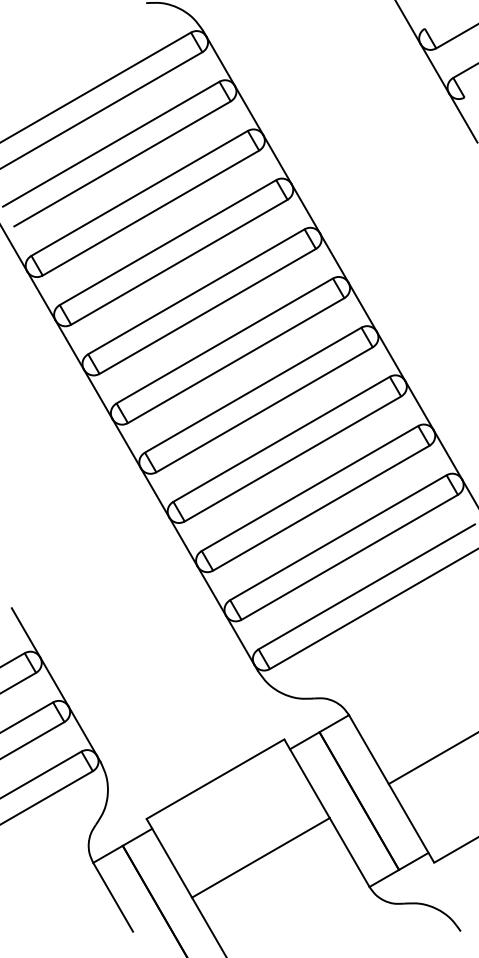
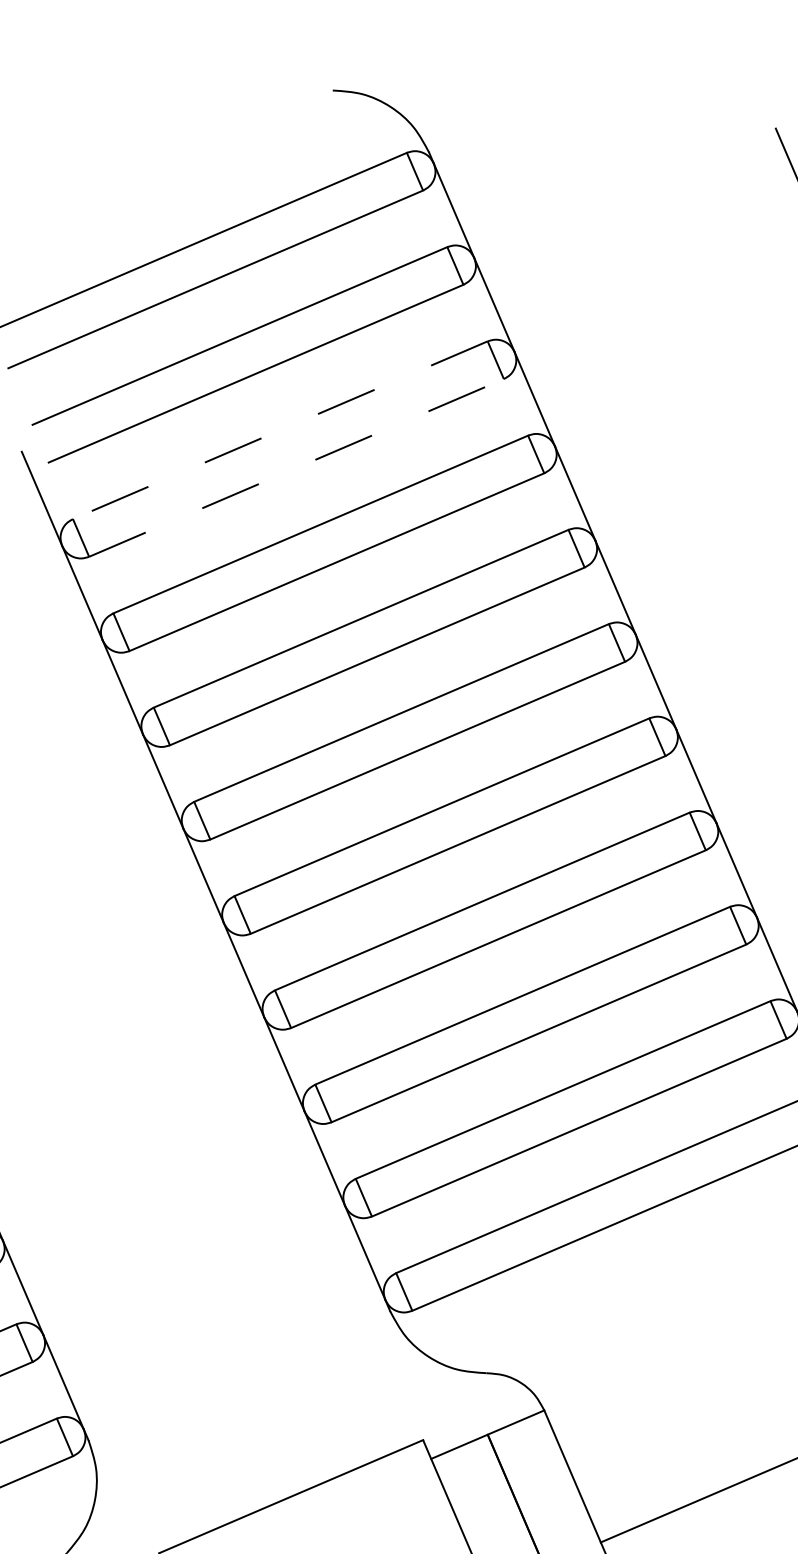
line: (139, 193) -> (280, 430), solid -> dashed
line: (150, 213) -> (295, 468), solid -> dashed

